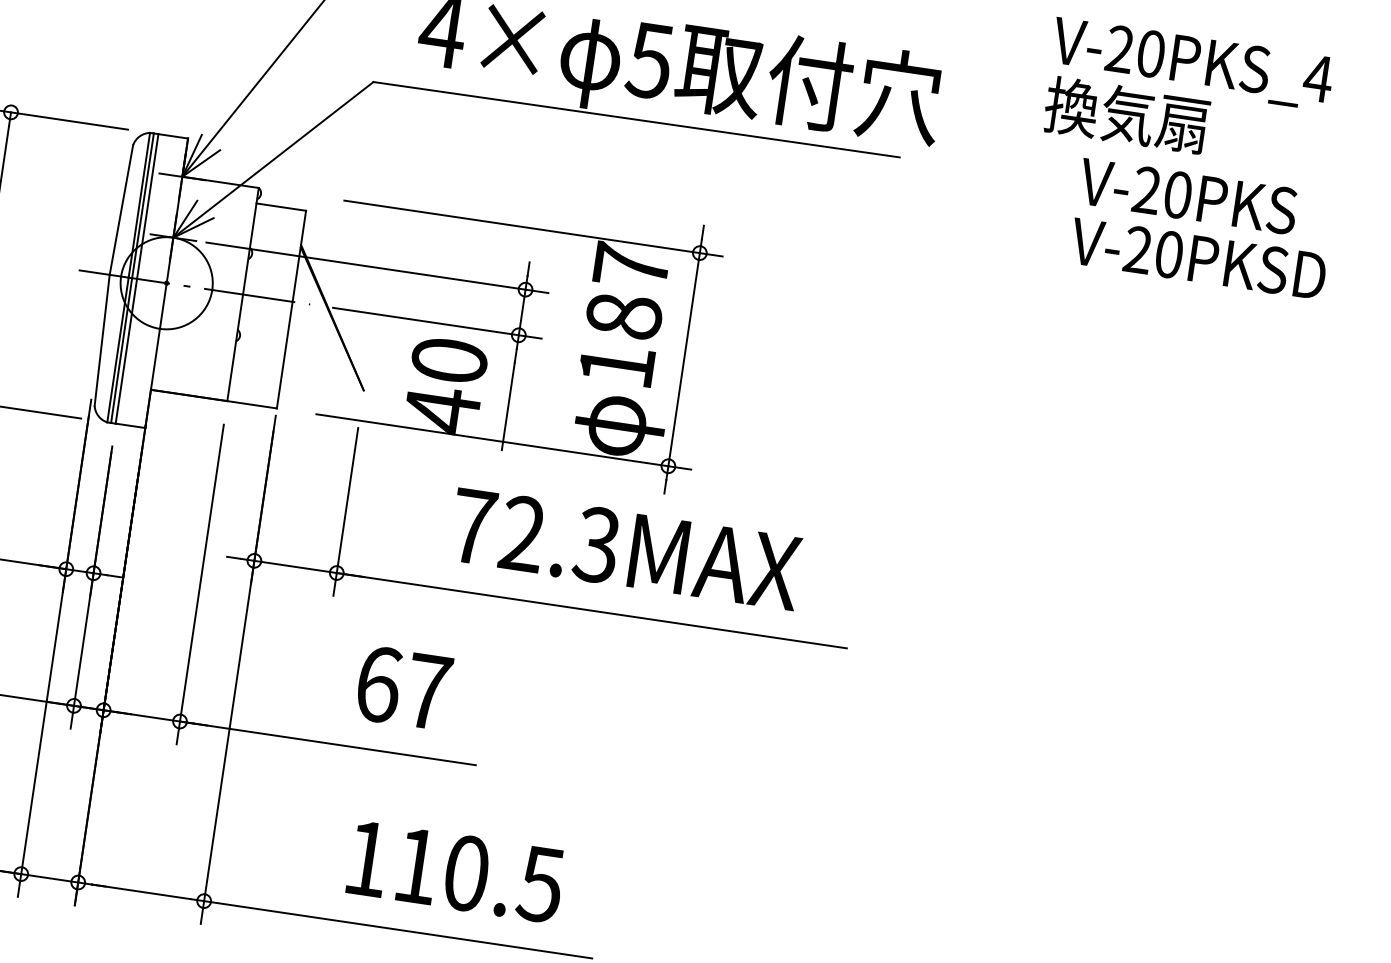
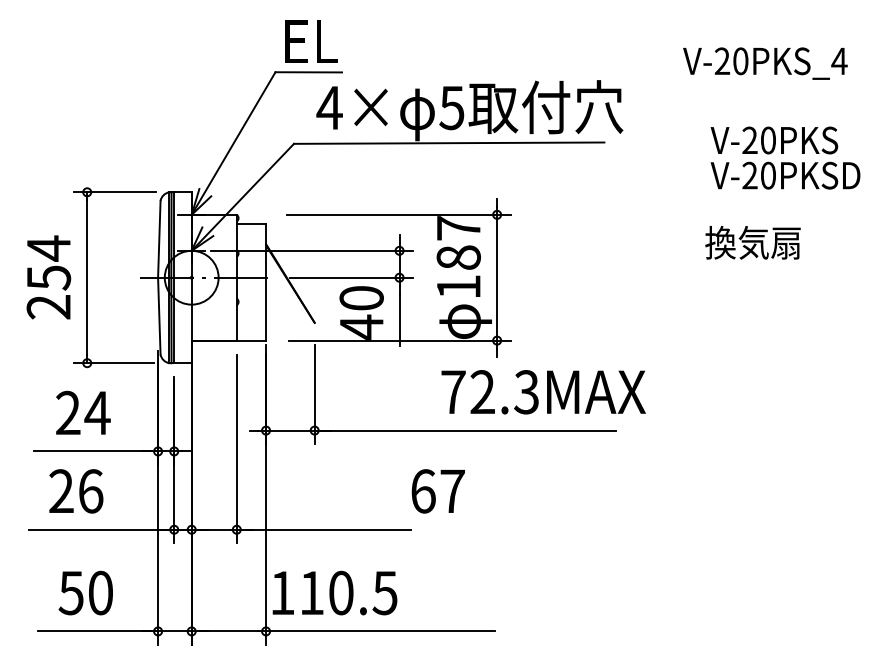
text: (1126, 114) -> (752, 242), moved
text: (625, 549) -> (543, 392), moved
text: (402, 688) -> (437, 491), moved
text: (455, 870) -> (334, 592), moved

